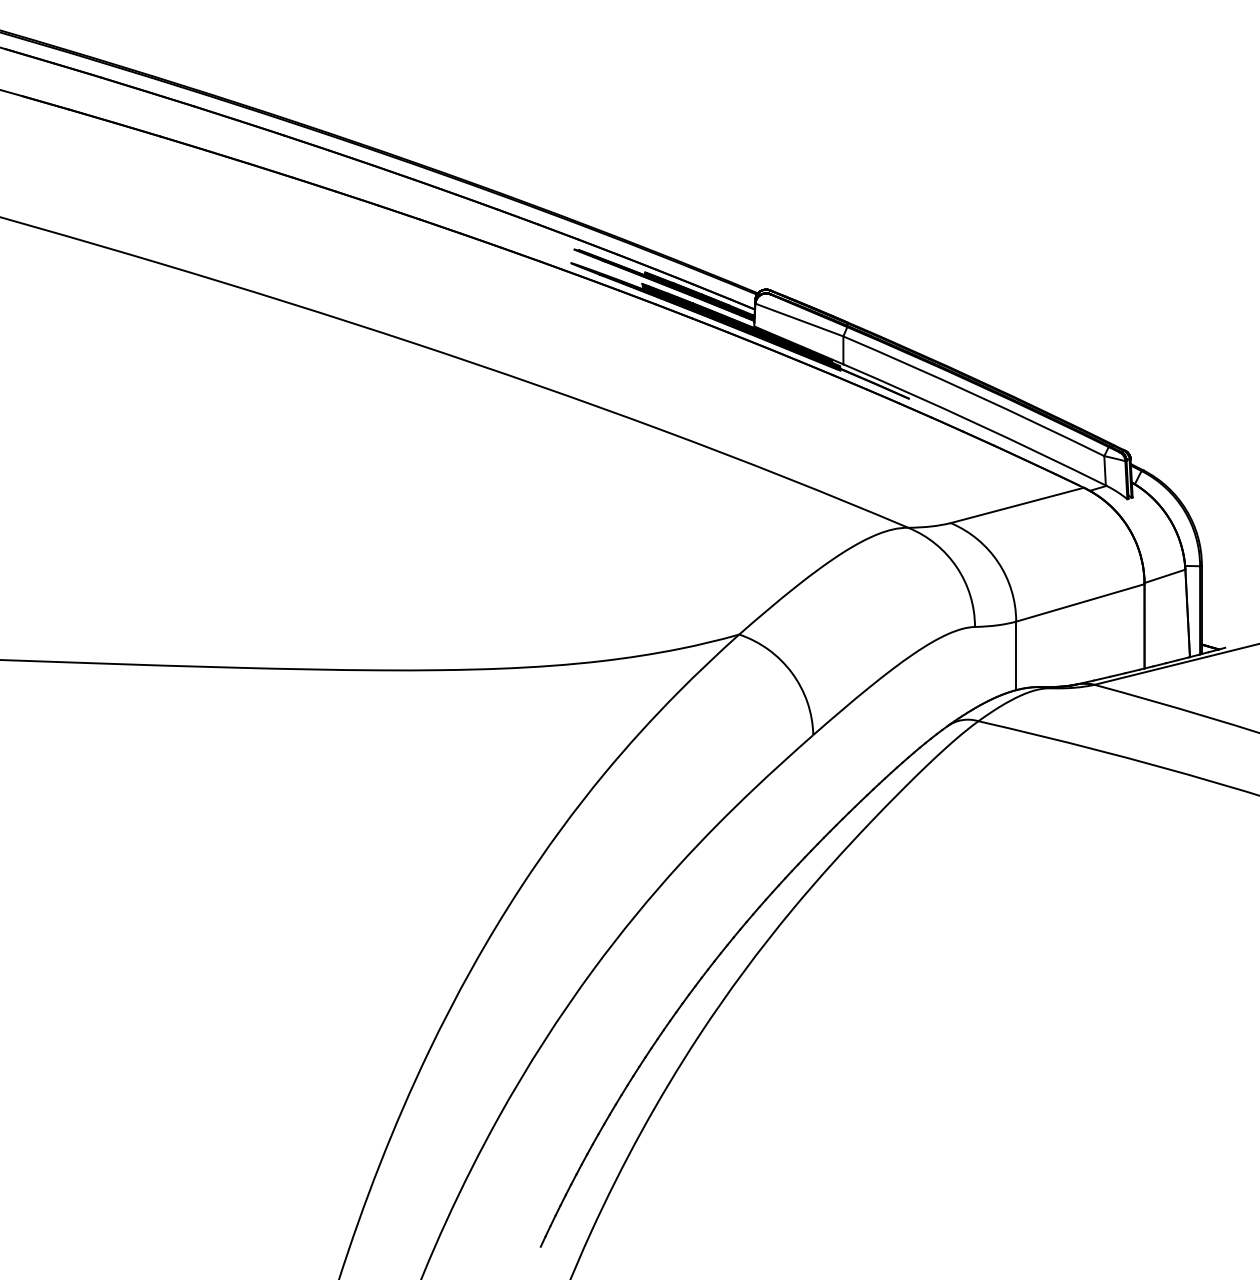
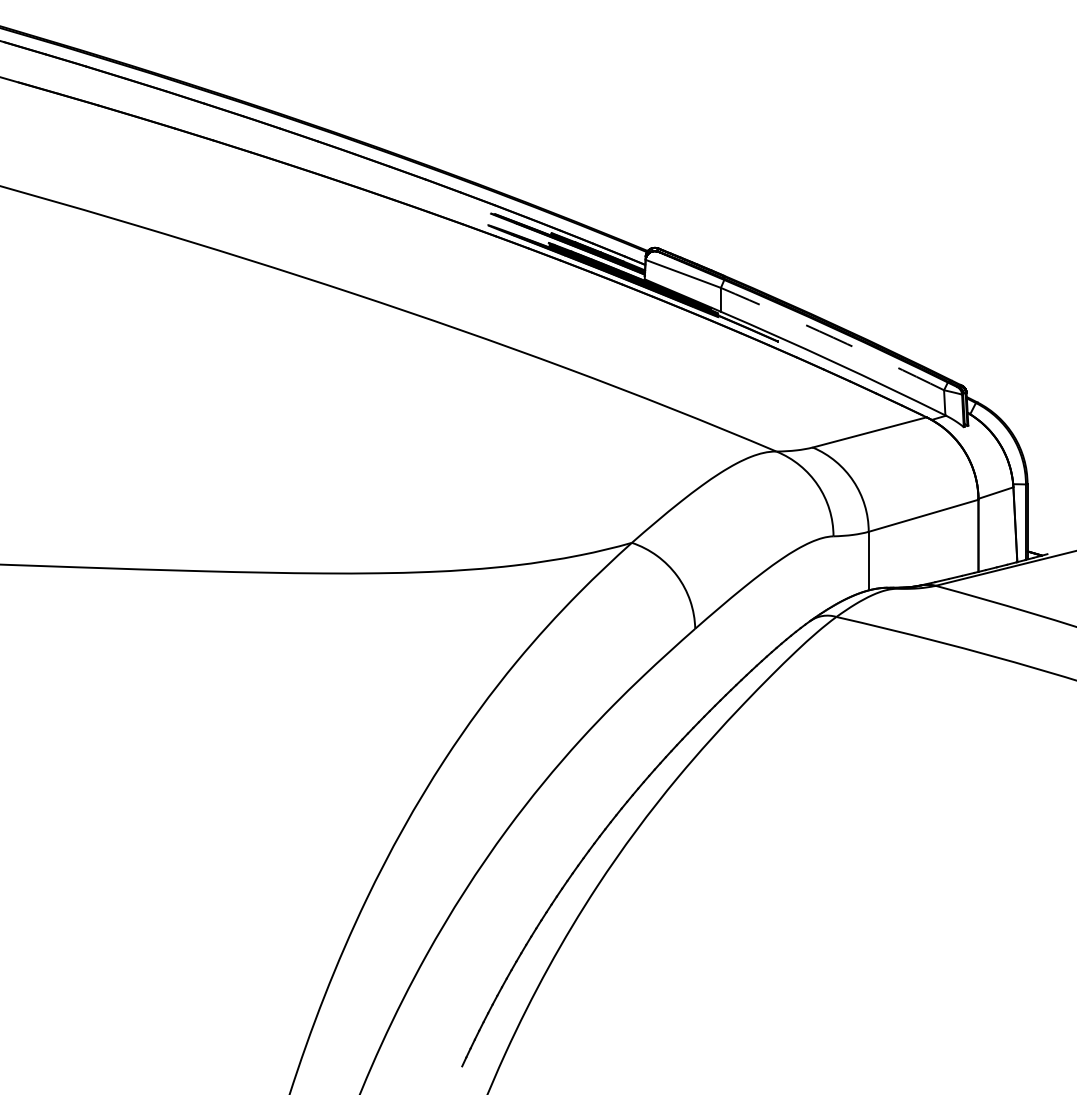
arc: (974, 394) -> (833, 337), solid -> dashed

